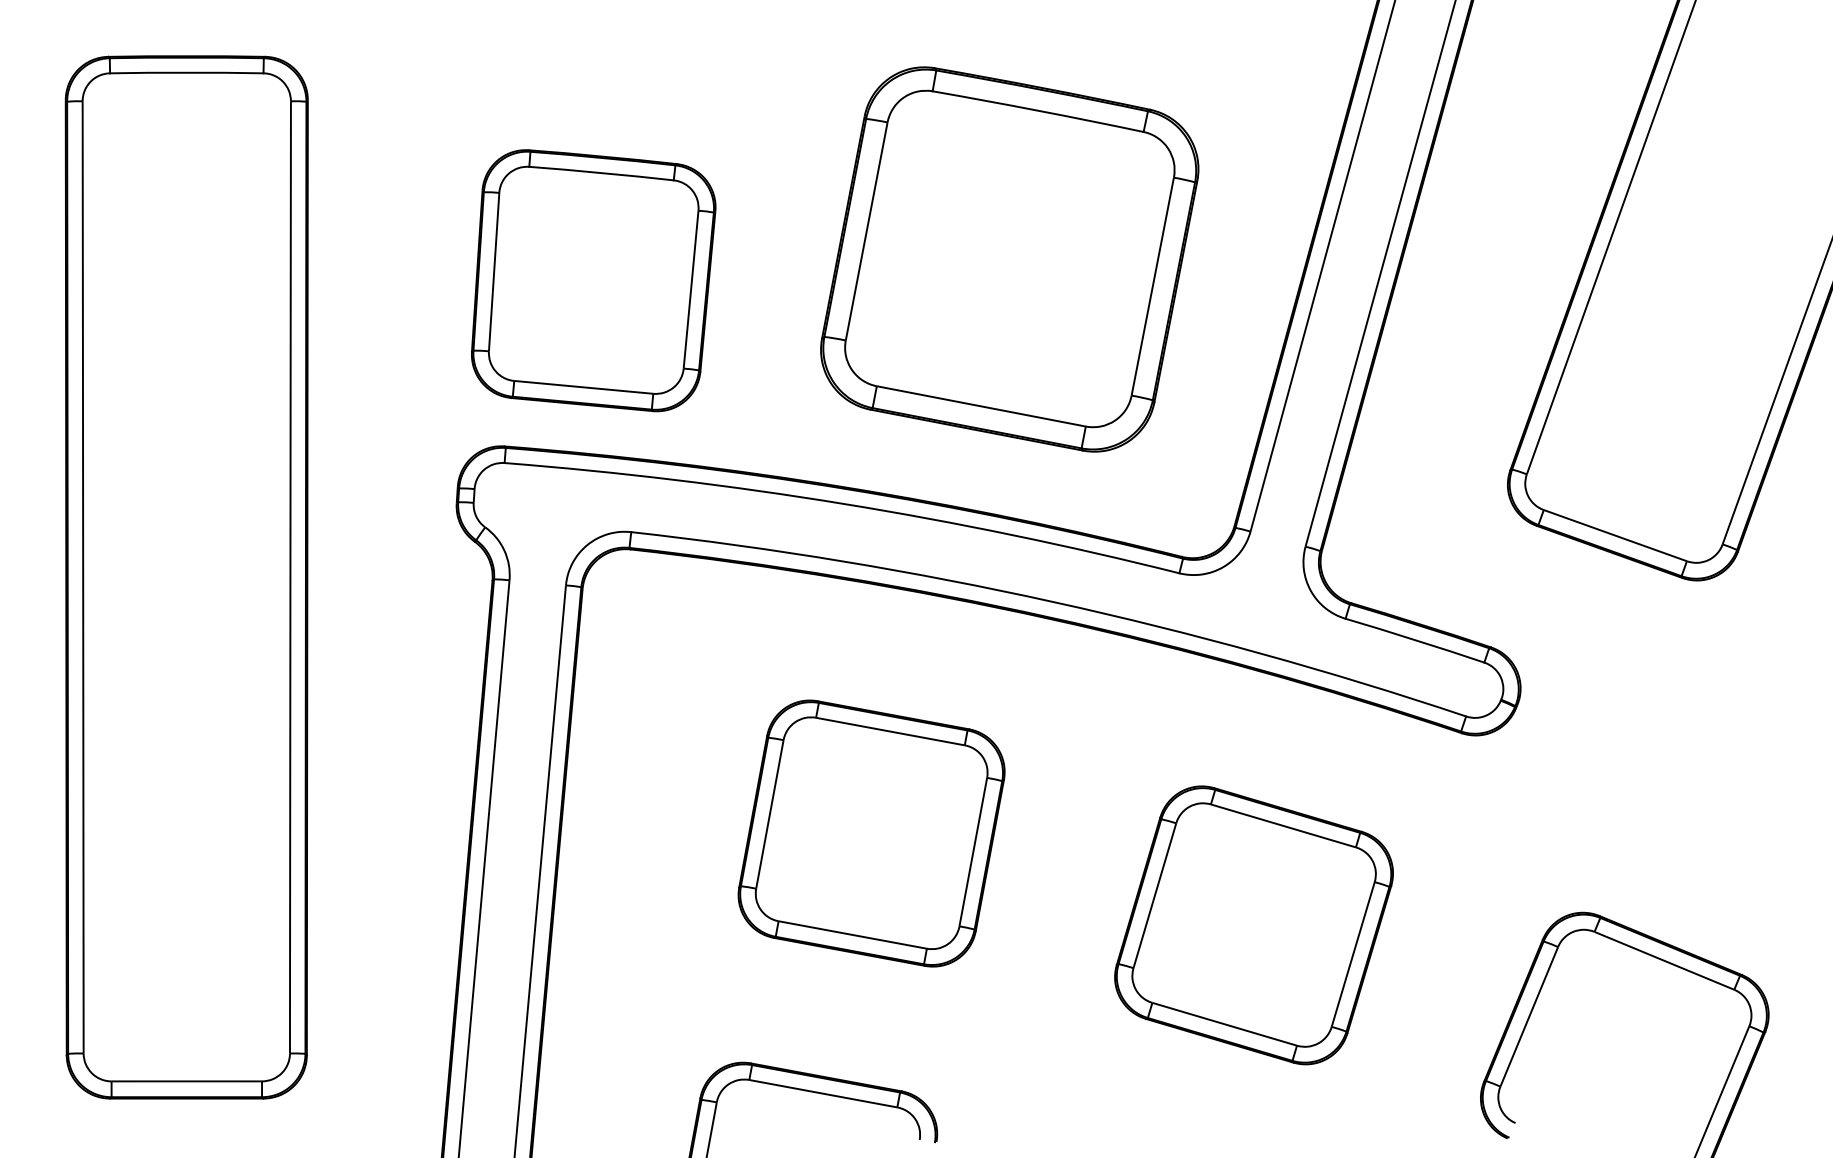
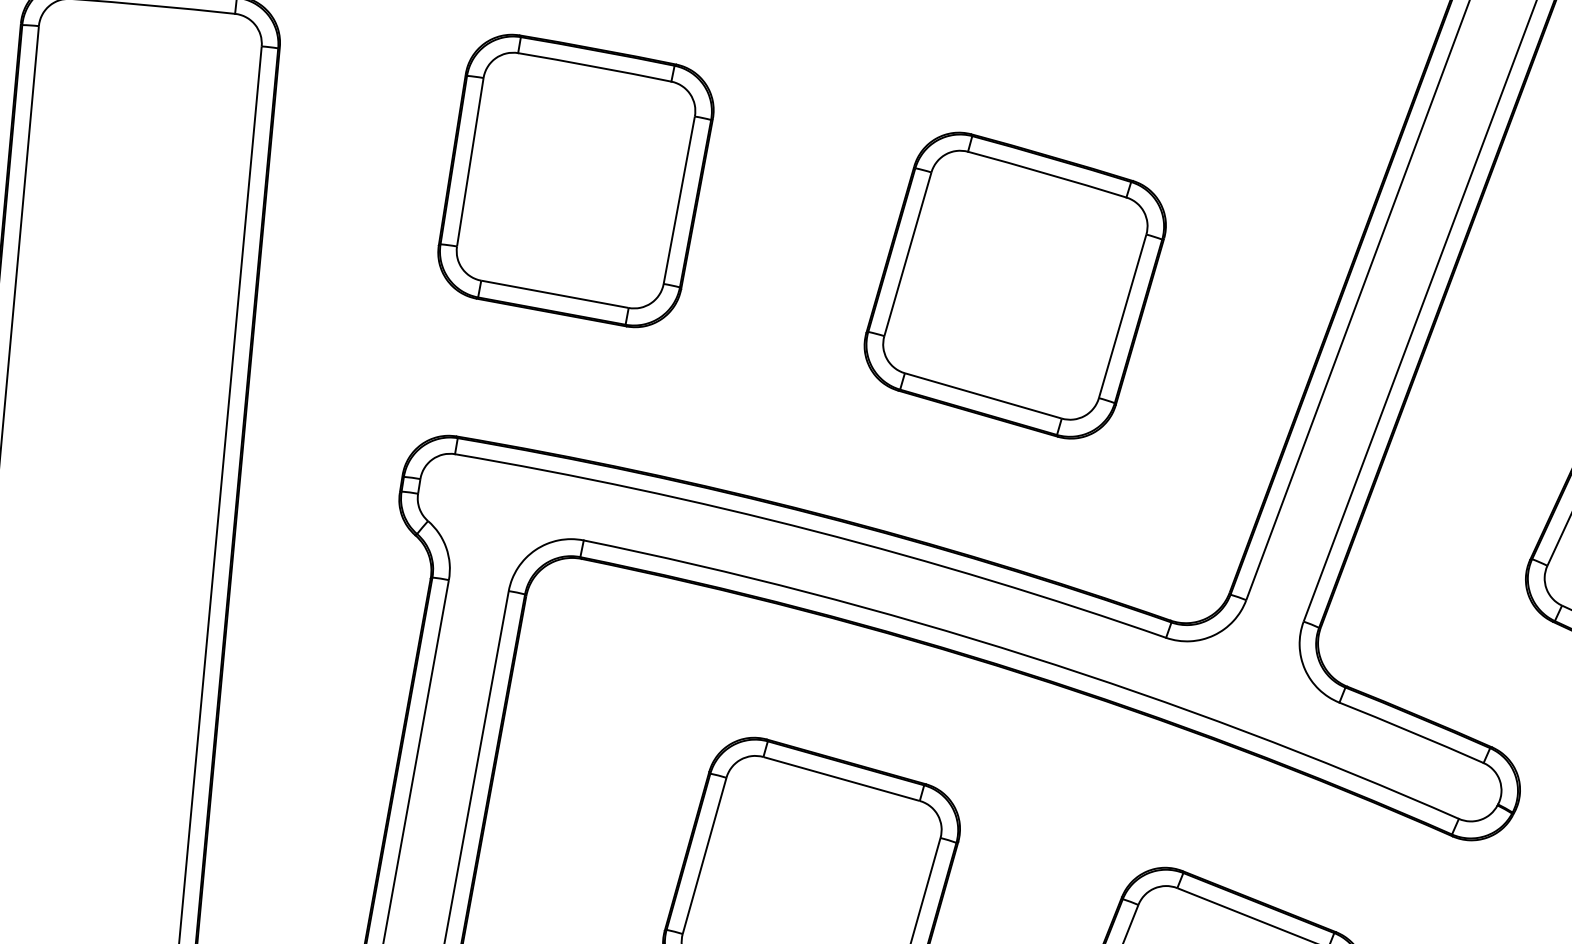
part: (1009, 259) -> (1014, 285), size x0.71
part: (593, 280) -> (575, 180), moved

